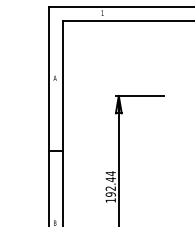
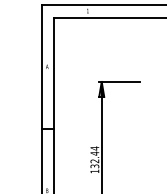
text: (110, 194) -> (94, 166), 192.44 -> 132.44

